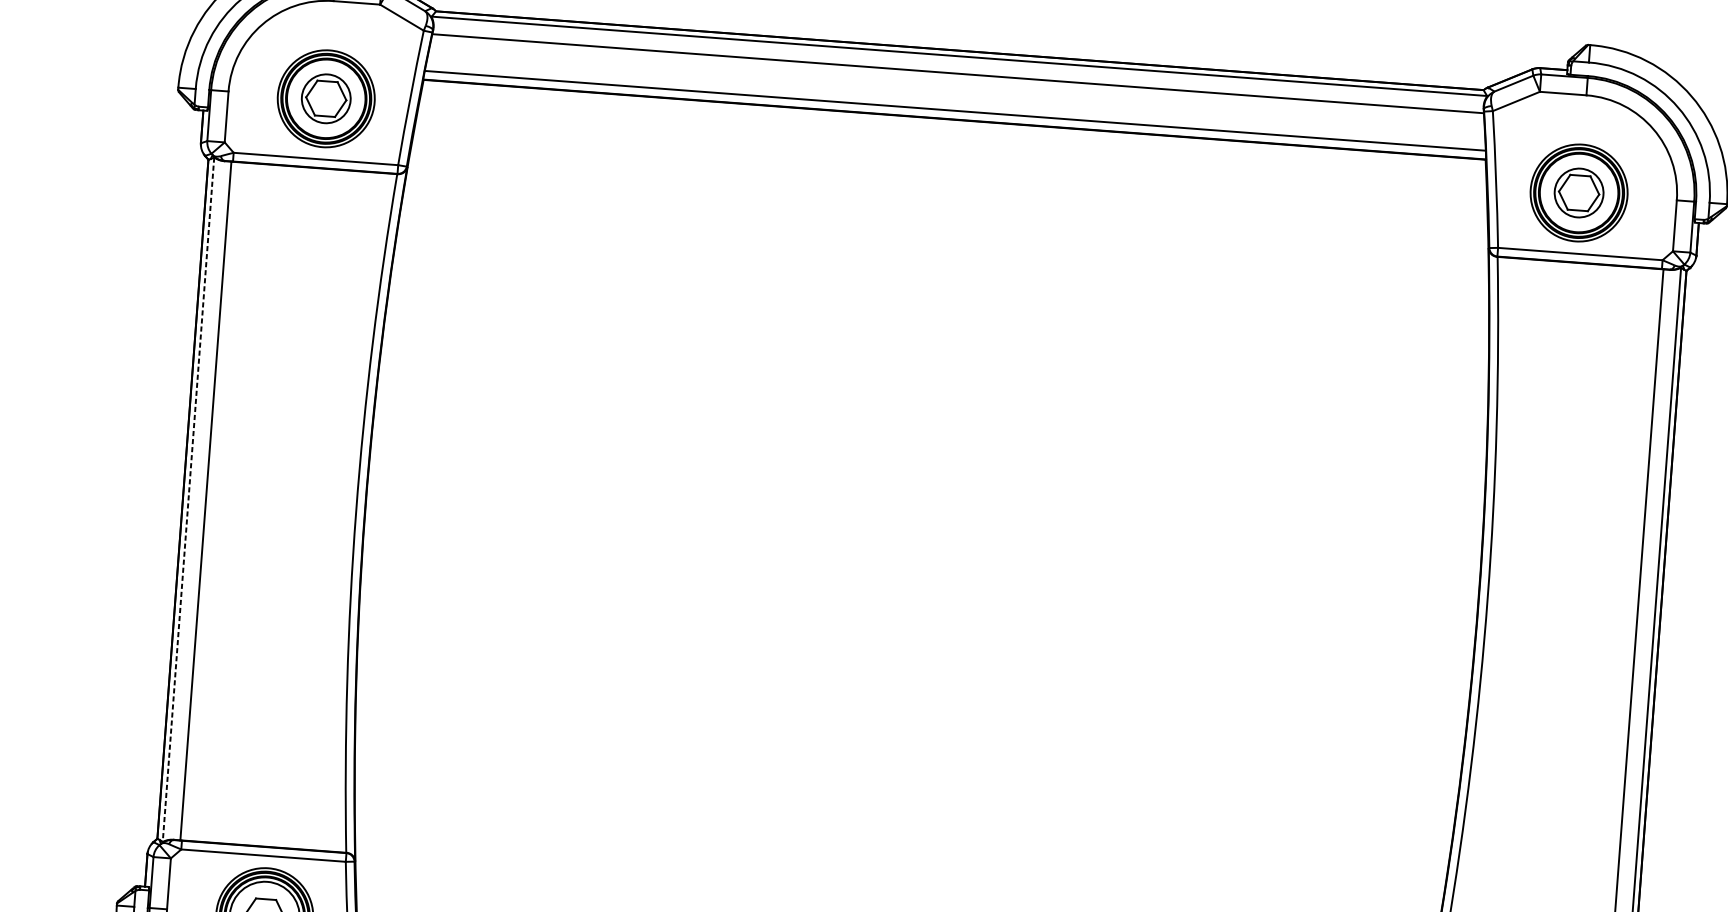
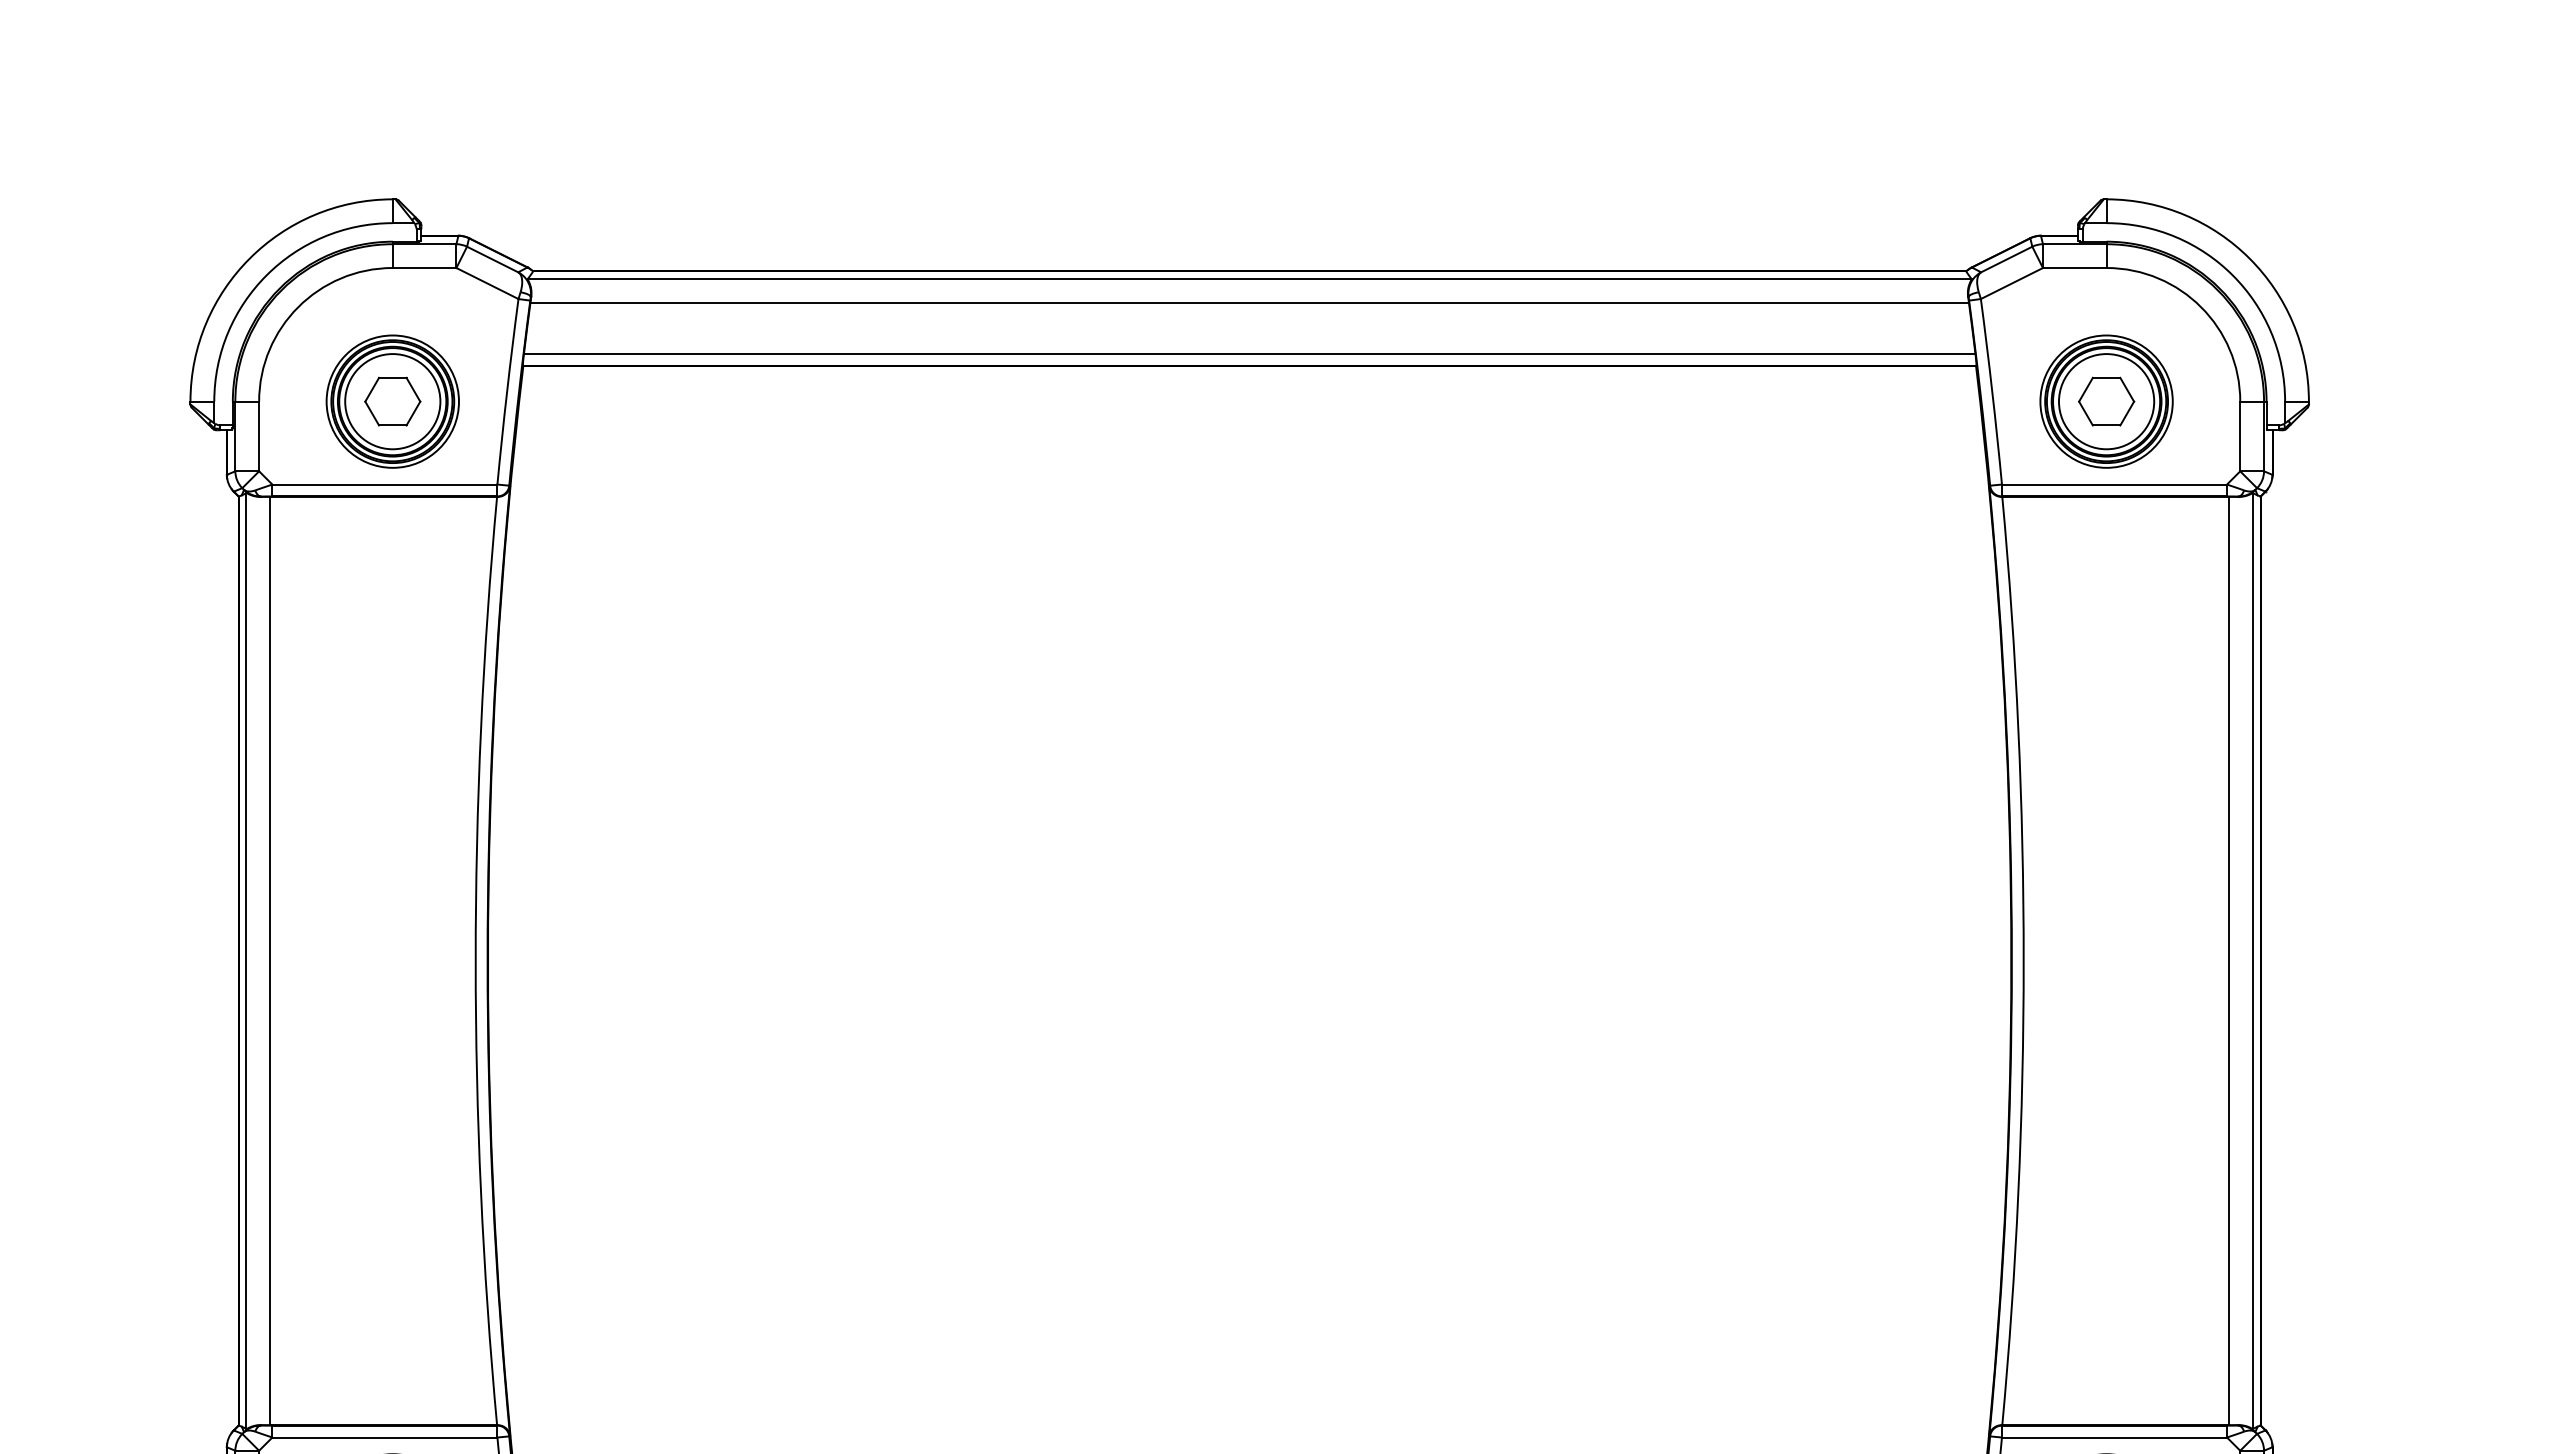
circle: (326, 98) -> (392, 401), size x1.43
circle: (1579, 192) -> (2106, 401), size x1.43
line: (188, 500) -> (246, 961), dashed -> solid

